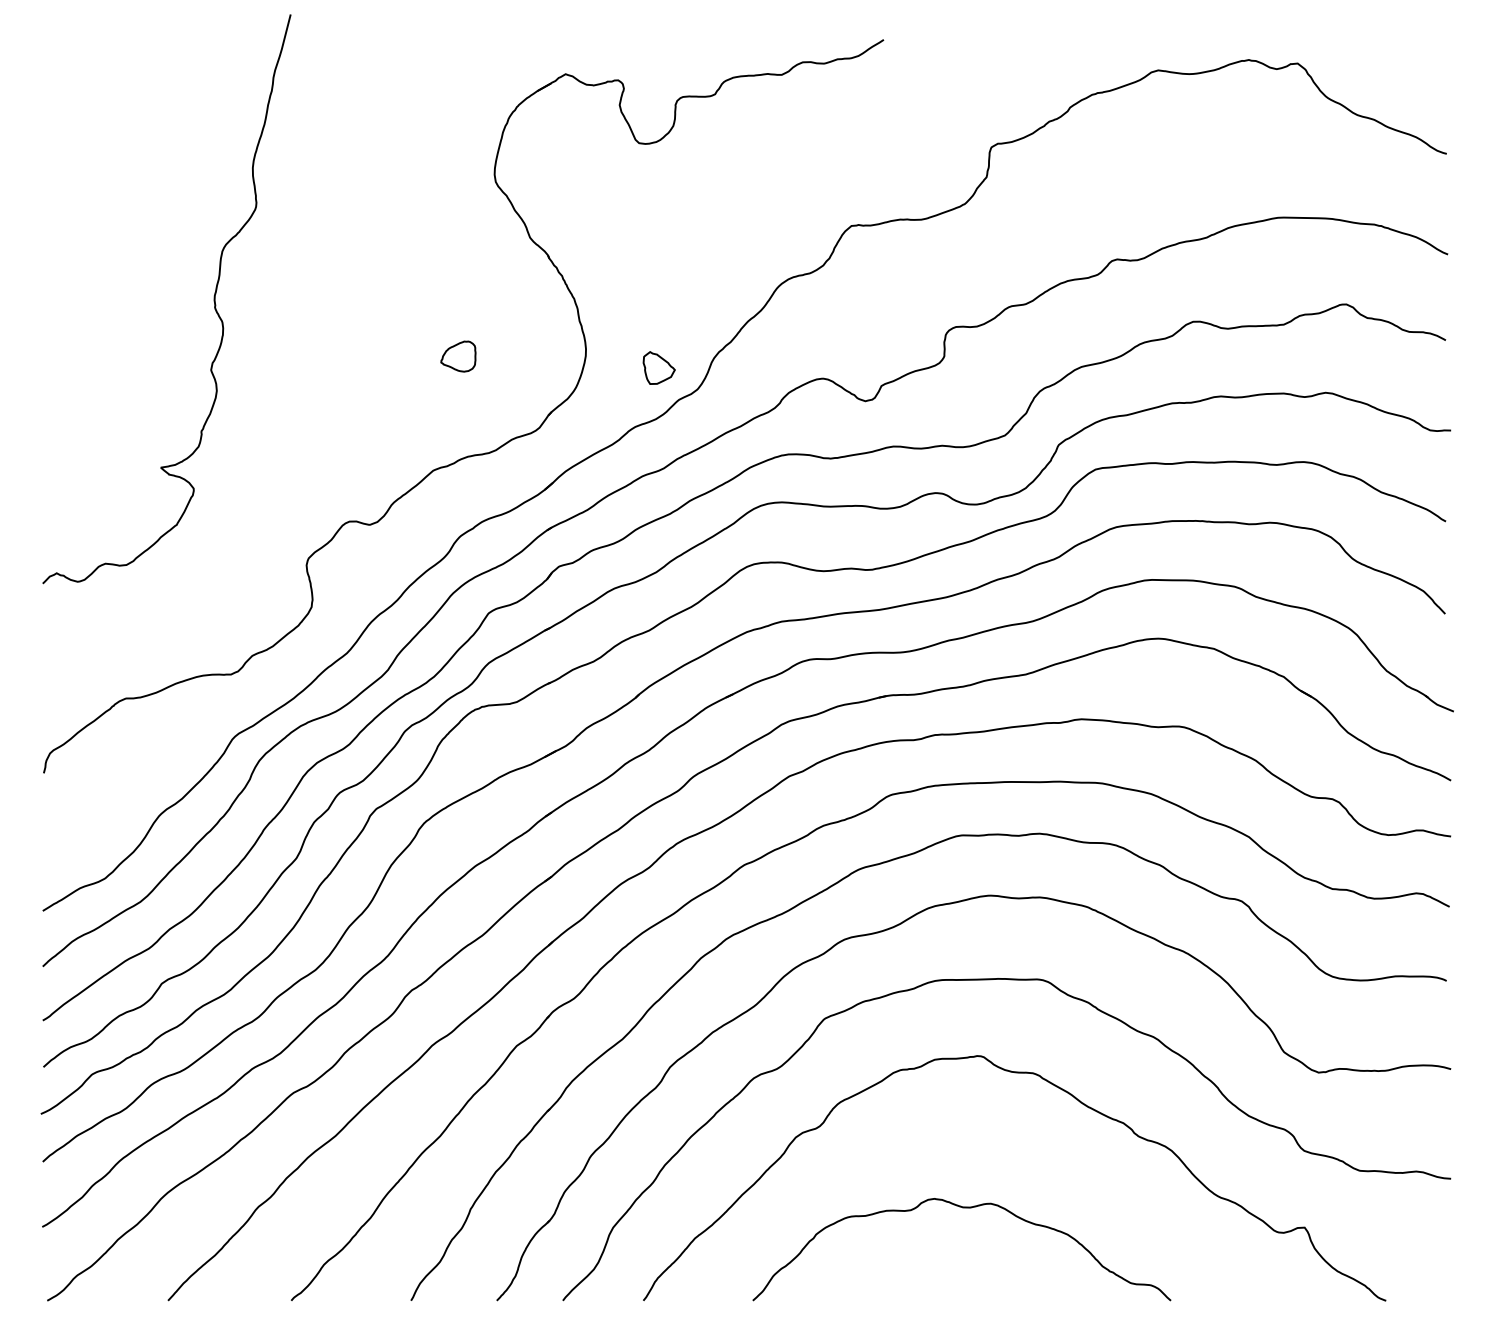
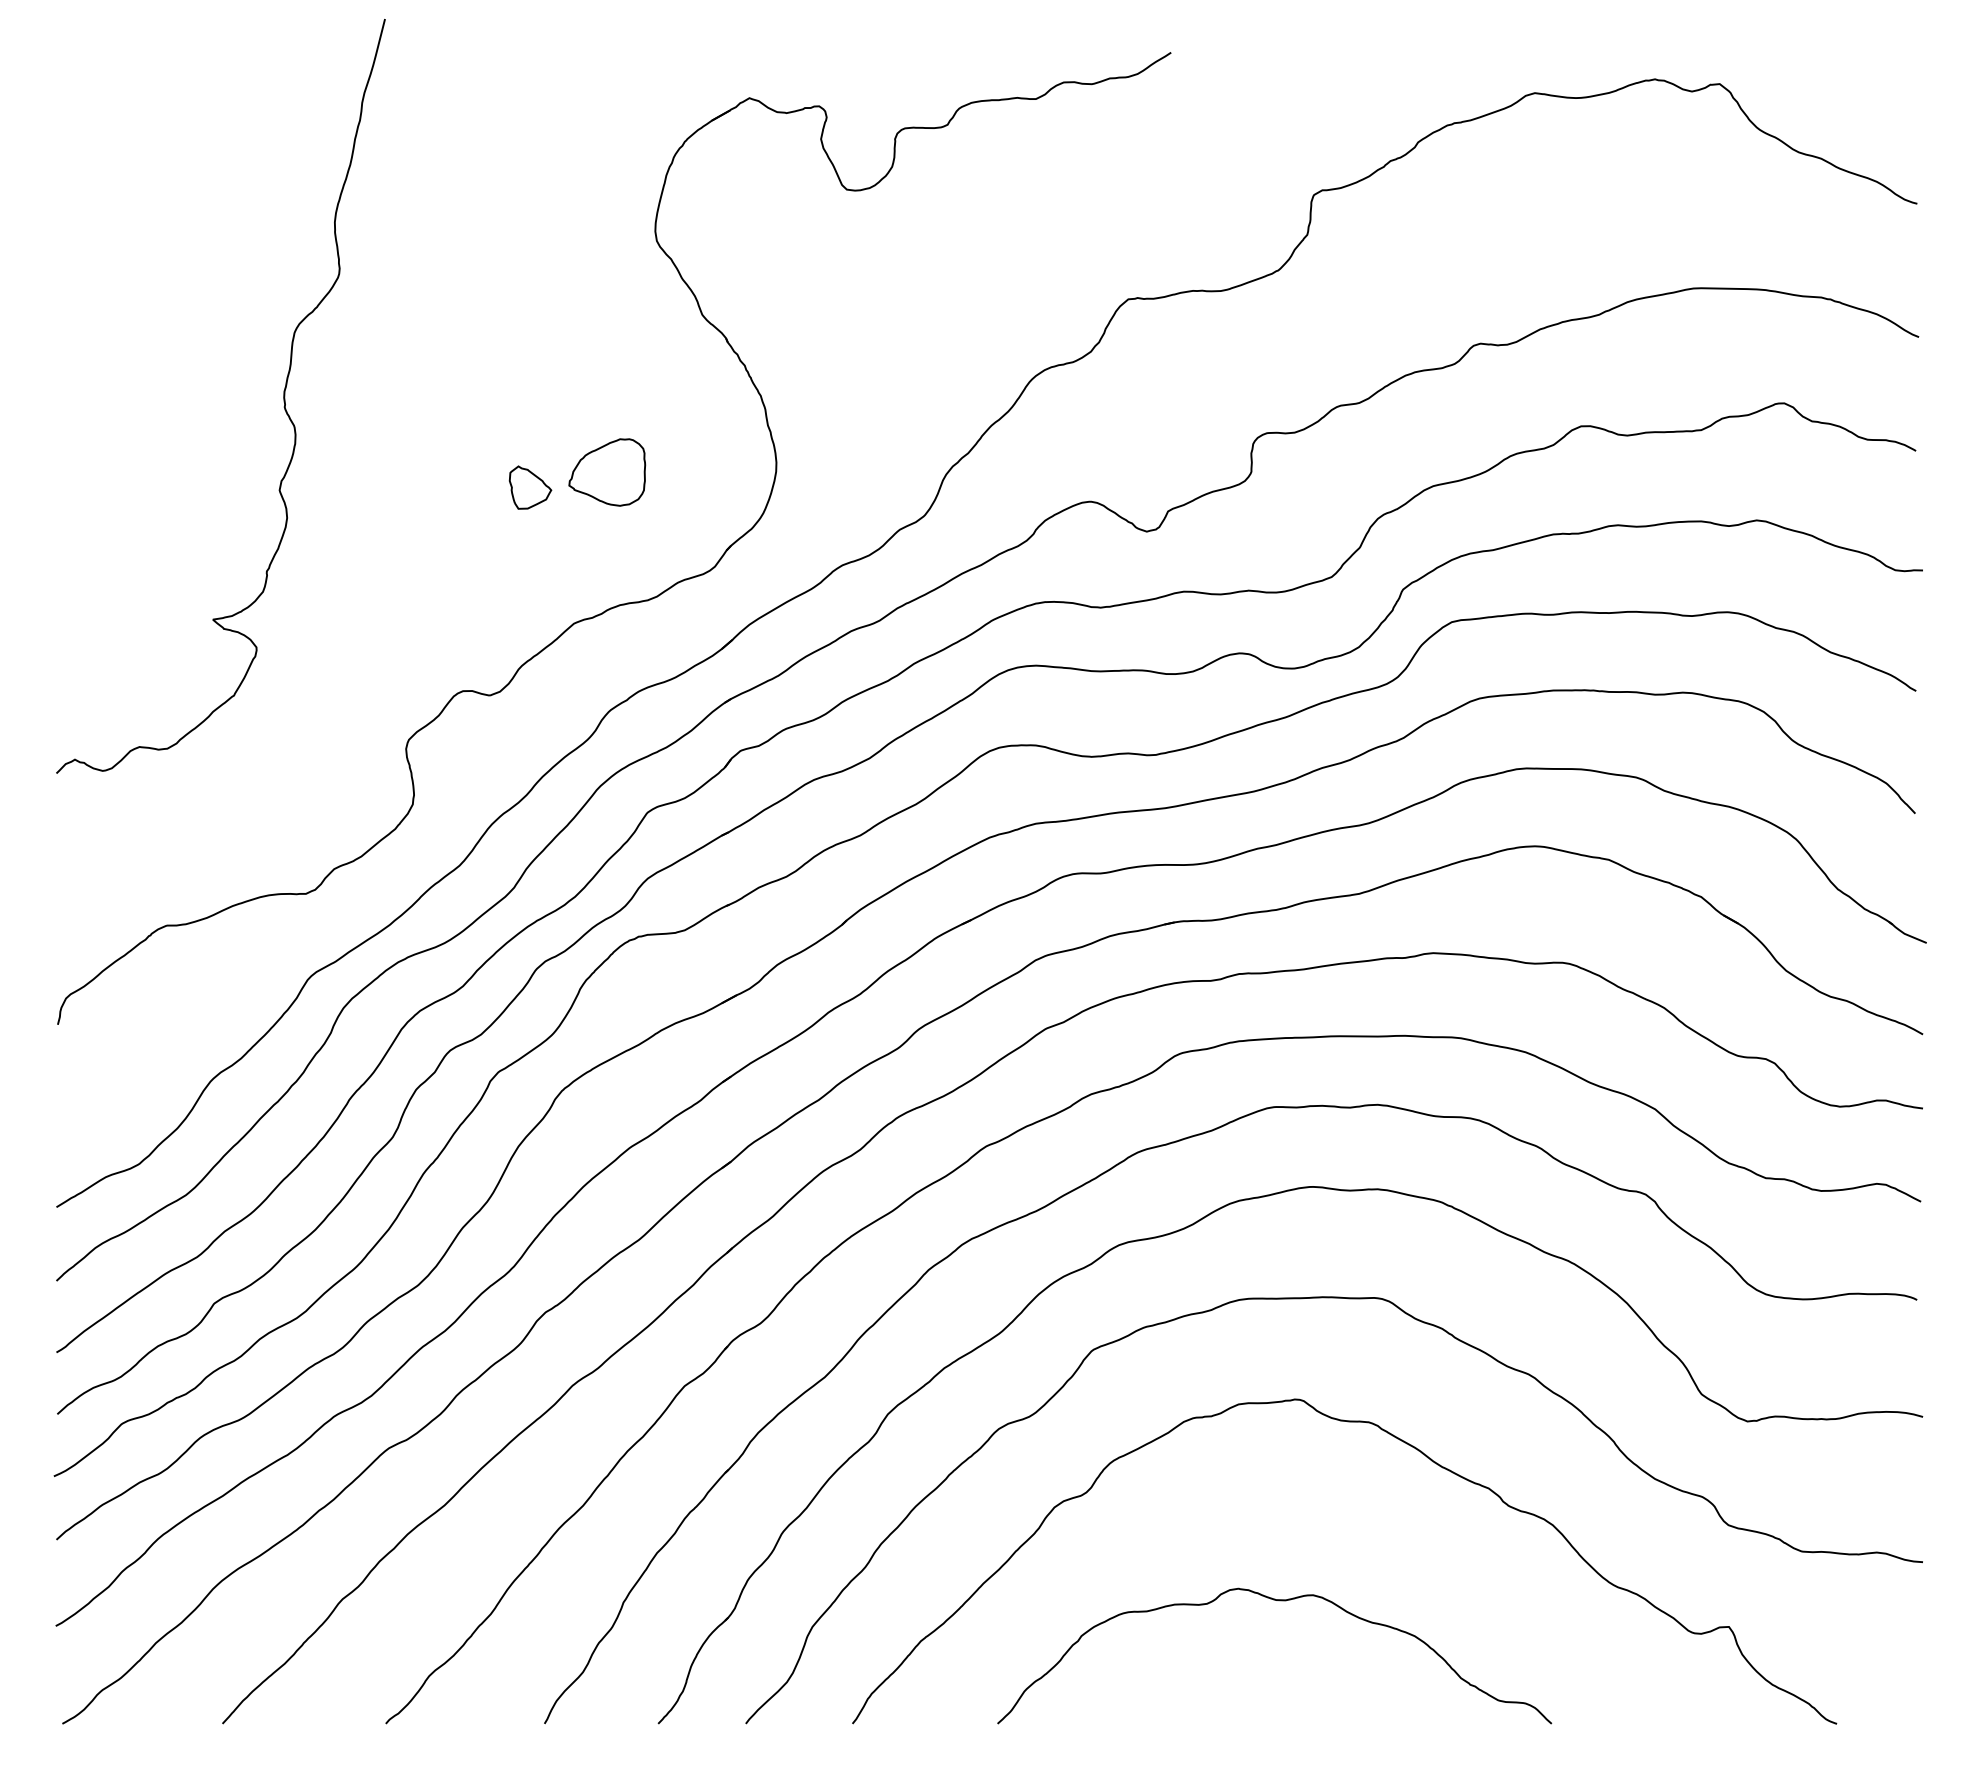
part: (458, 356) -> (607, 472), size x1.67
part: (659, 367) -> (530, 487), moved

